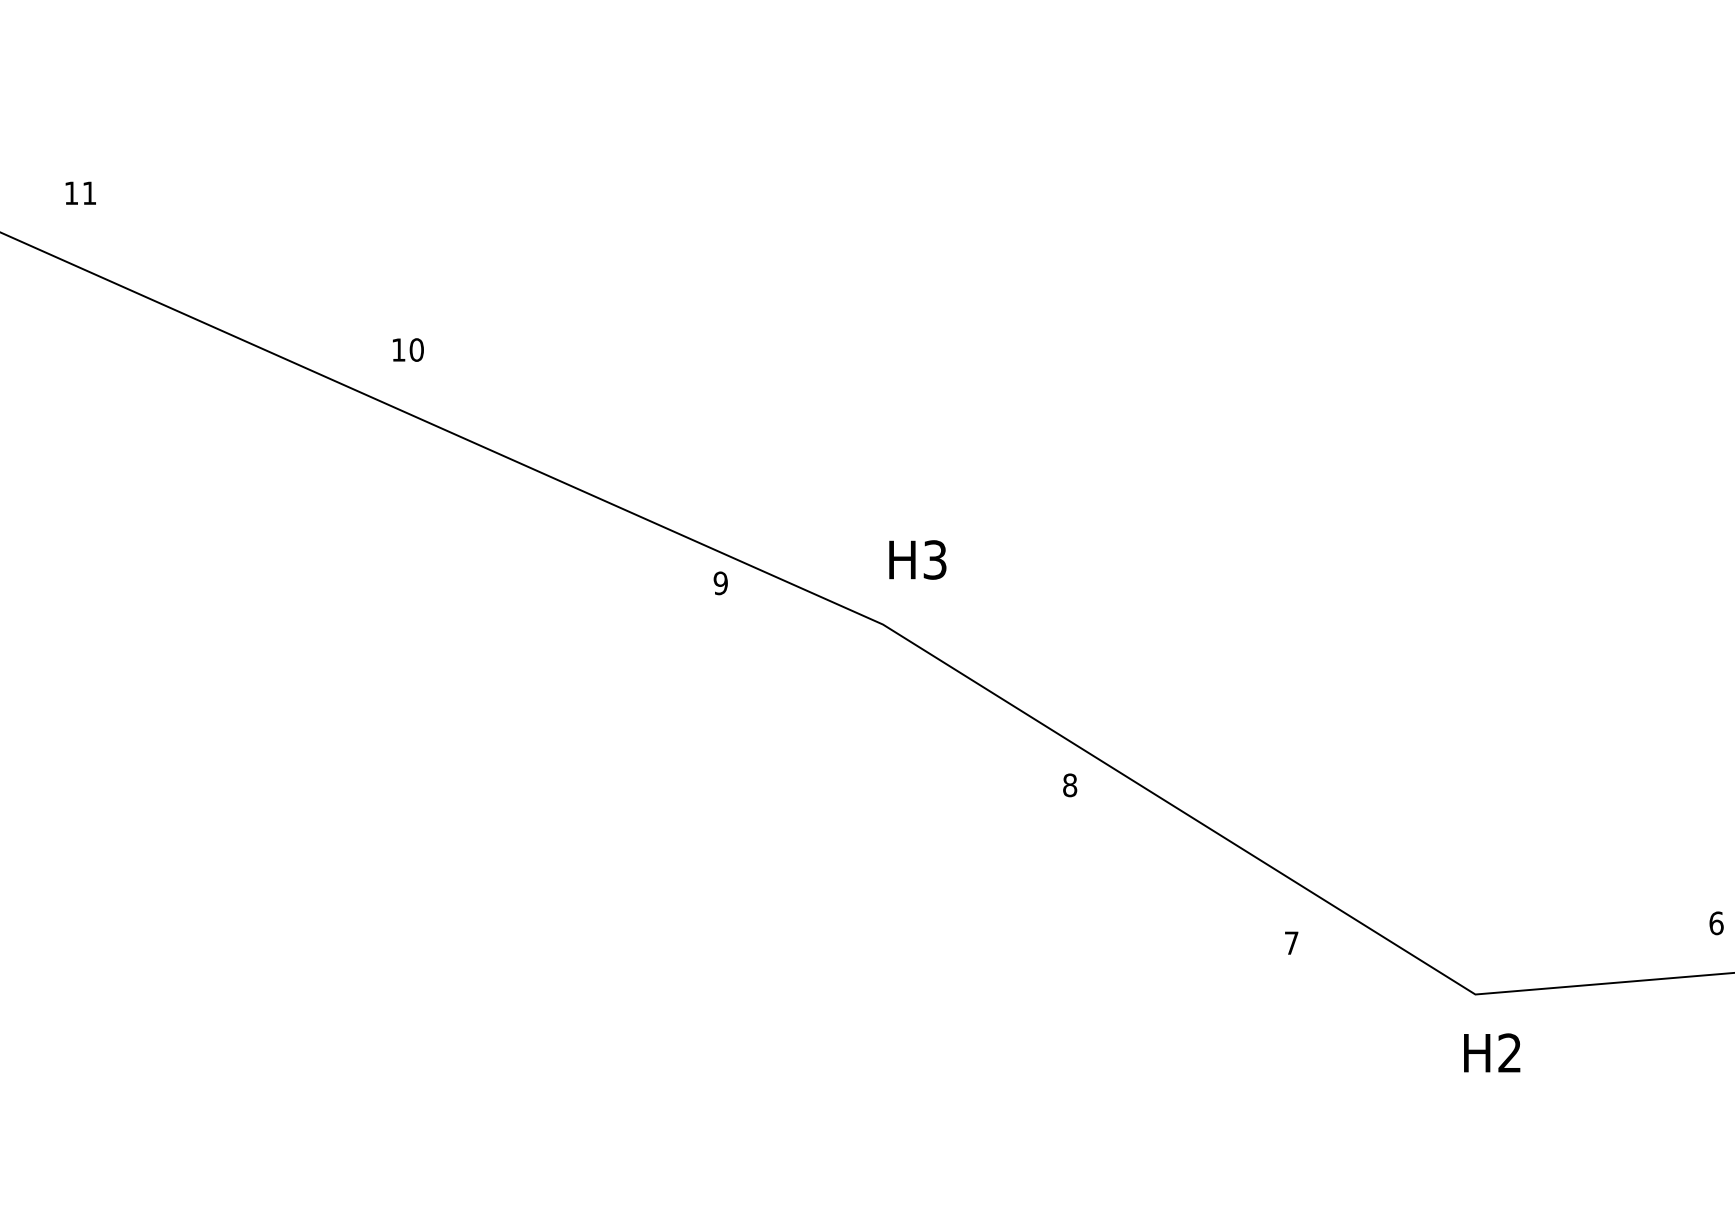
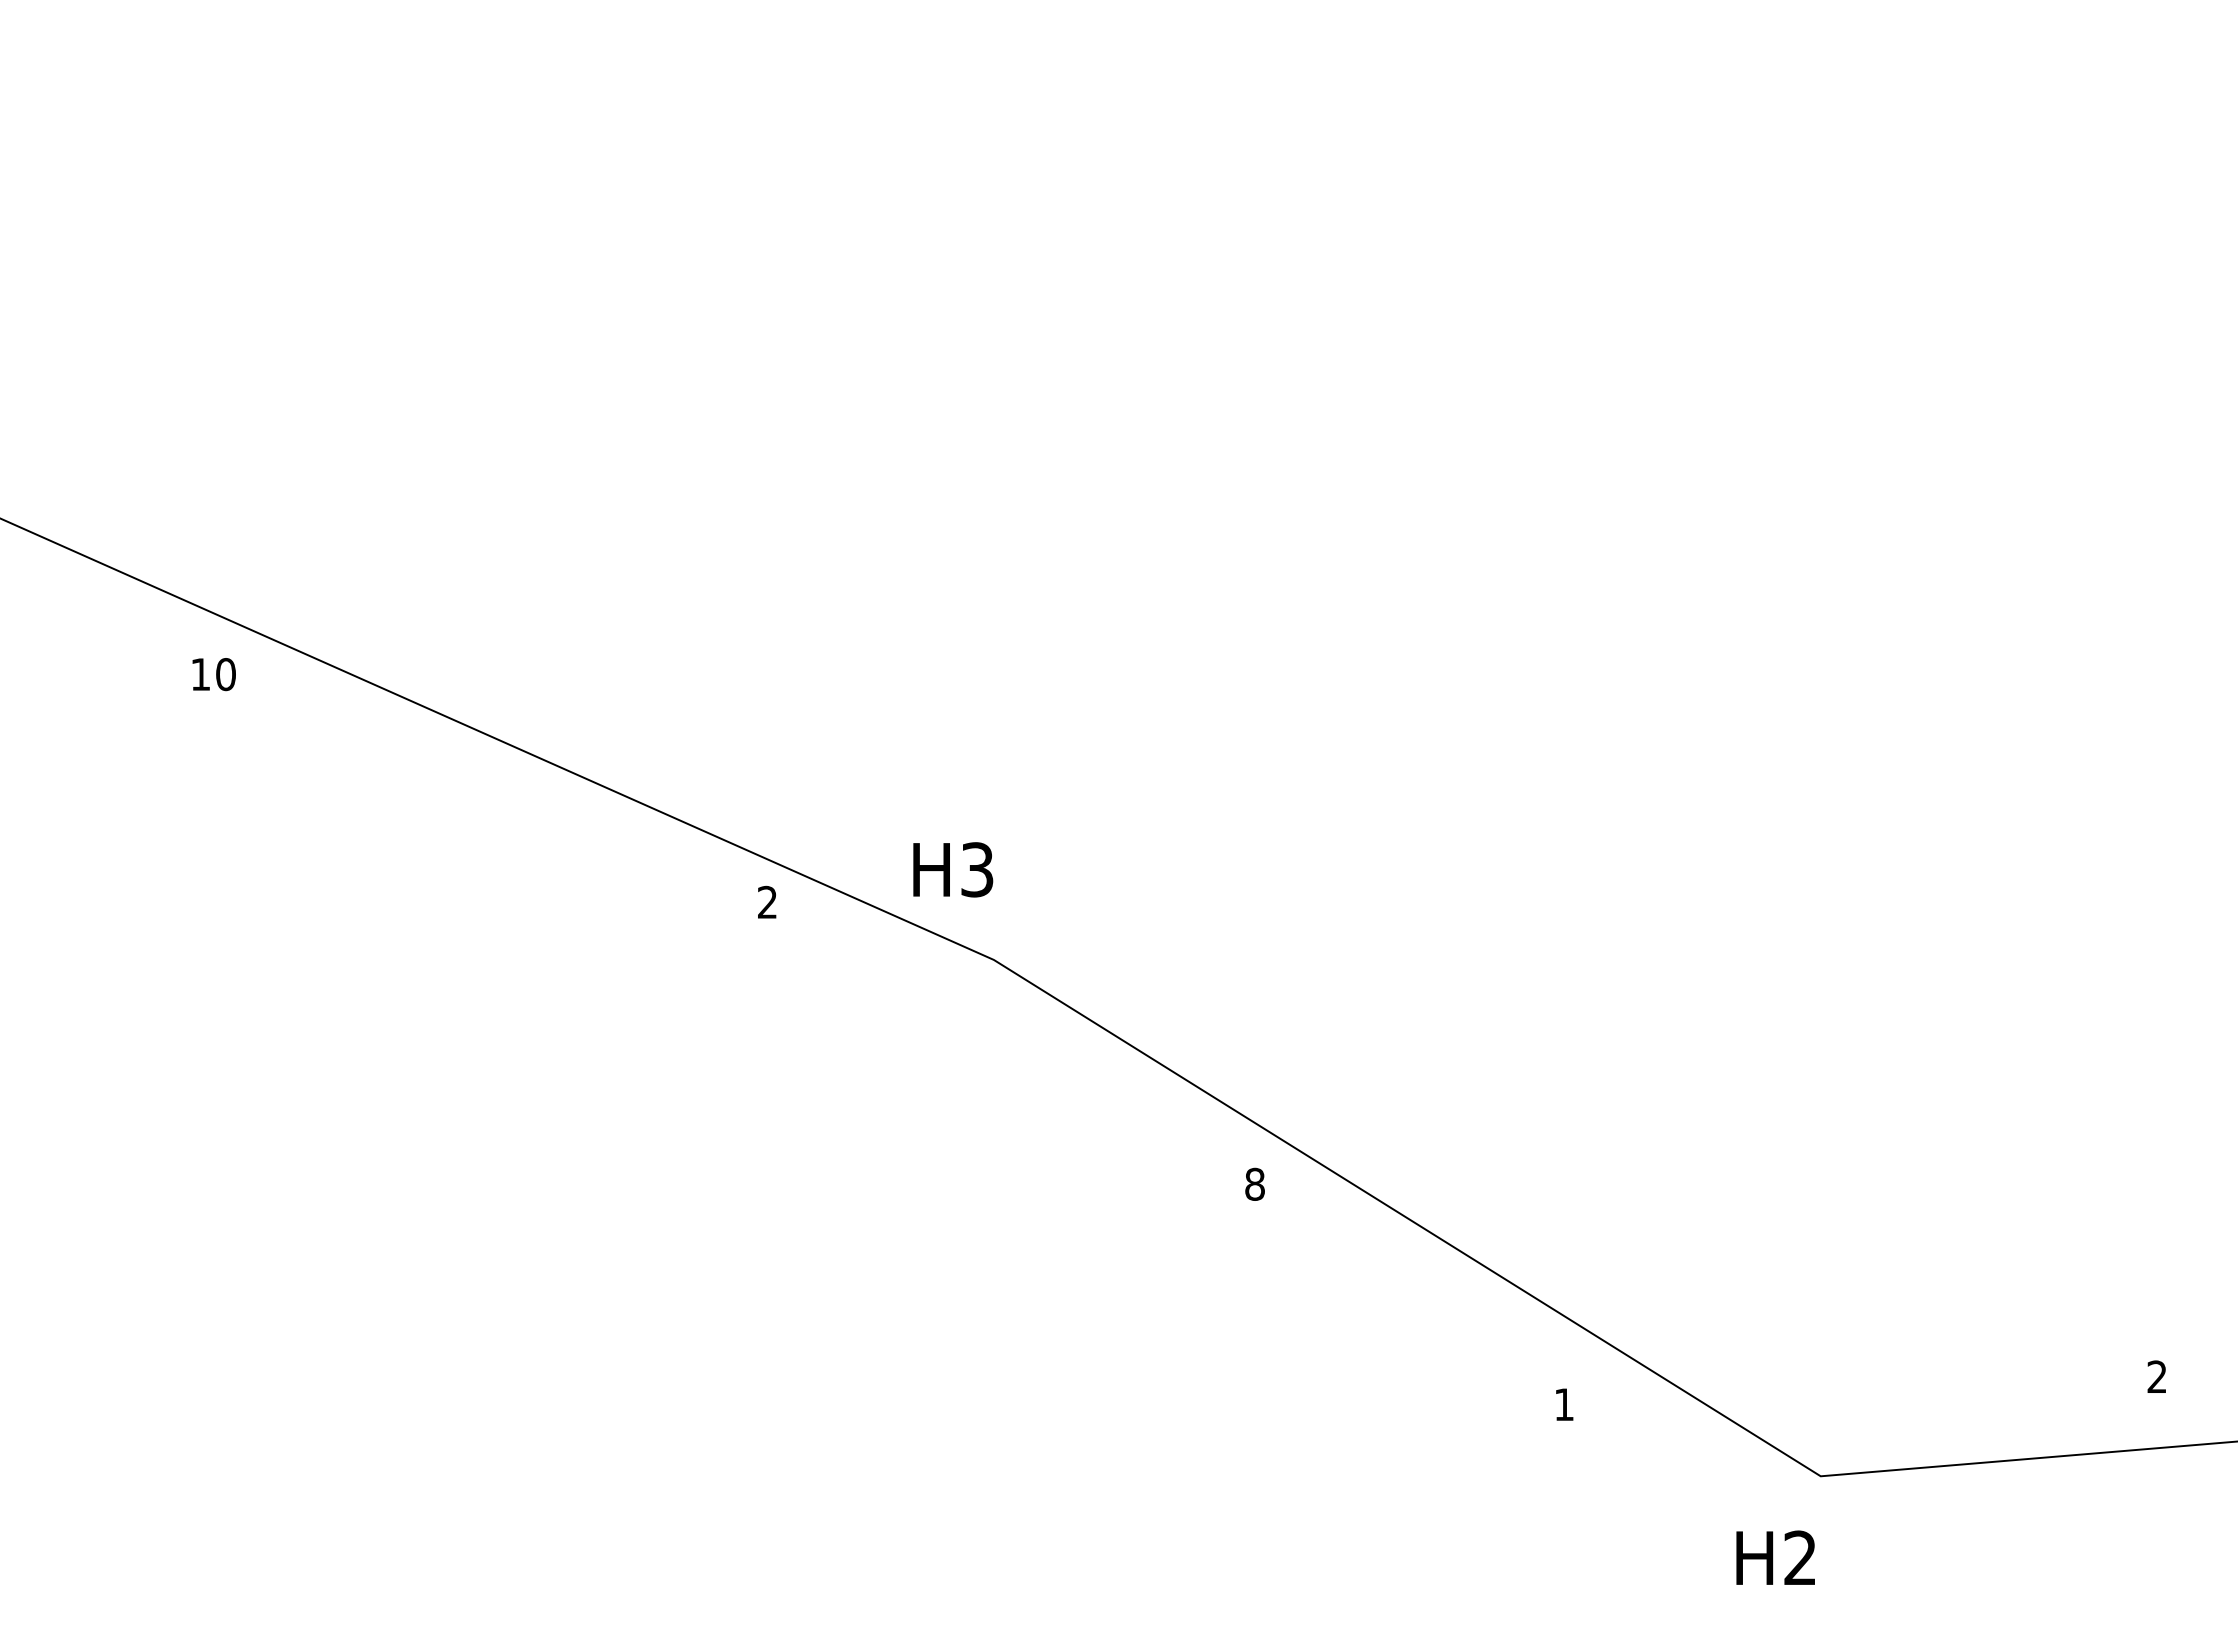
text: (408, 349) -> (214, 673), moved
text: (917, 559) -> (952, 869), moved
text: (720, 583) -> (767, 902), 9 -> 2
text: (1716, 923) -> (2157, 1377), 6 -> 2
text: (1291, 942) -> (1564, 1403), 7 -> 1
text: (1492, 1052) -> (1776, 1557), moved

